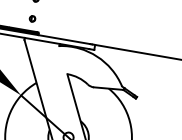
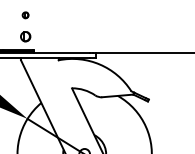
part: (32, 18) -> (25, 36), size x1.6

